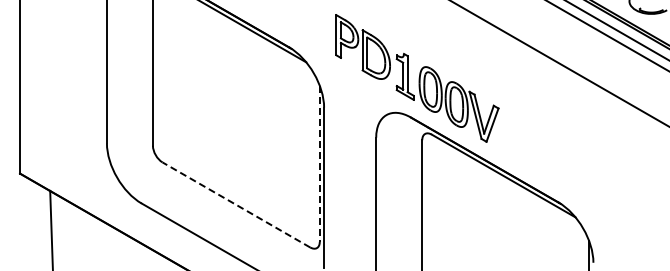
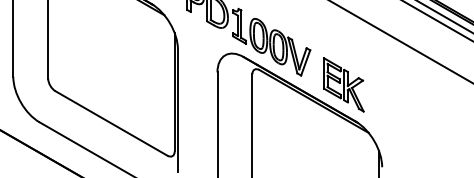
part: (542, 154) -> (343, 85), added
line: (319, 164) -> (174, 92), dashed -> solid
line: (235, 204) -> (110, 123), dashed -> solid

